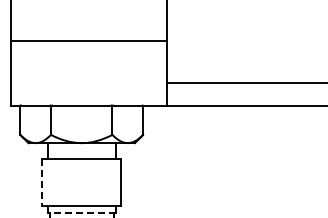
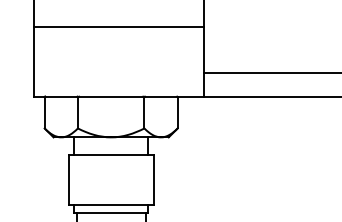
line: (42, 183) -> (68, 181), dashed -> solid
line: (81, 212) -> (110, 212), dashed -> solid

